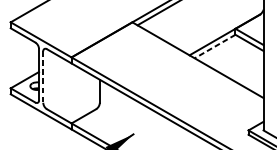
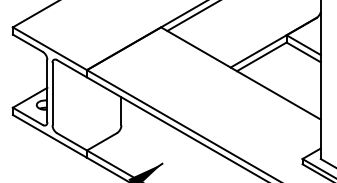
line: (214, 46) -> (261, 56), dashed -> solid
line: (43, 77) -> (52, 94), dashed -> solid

